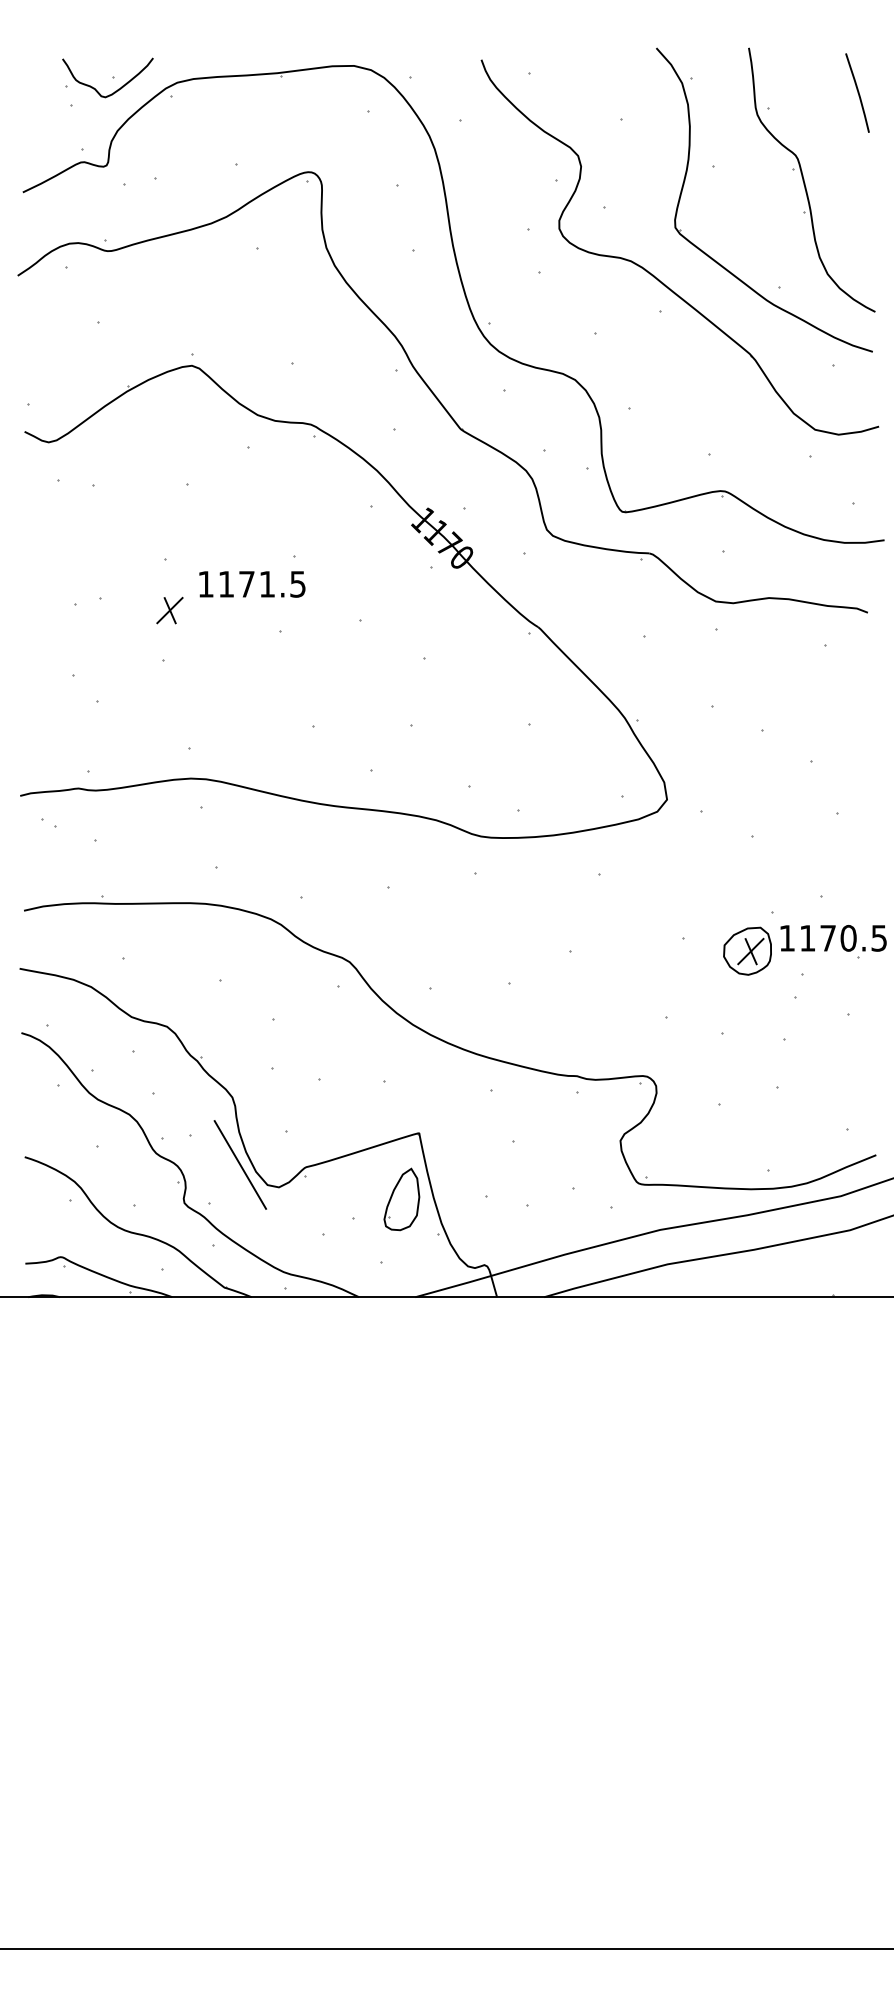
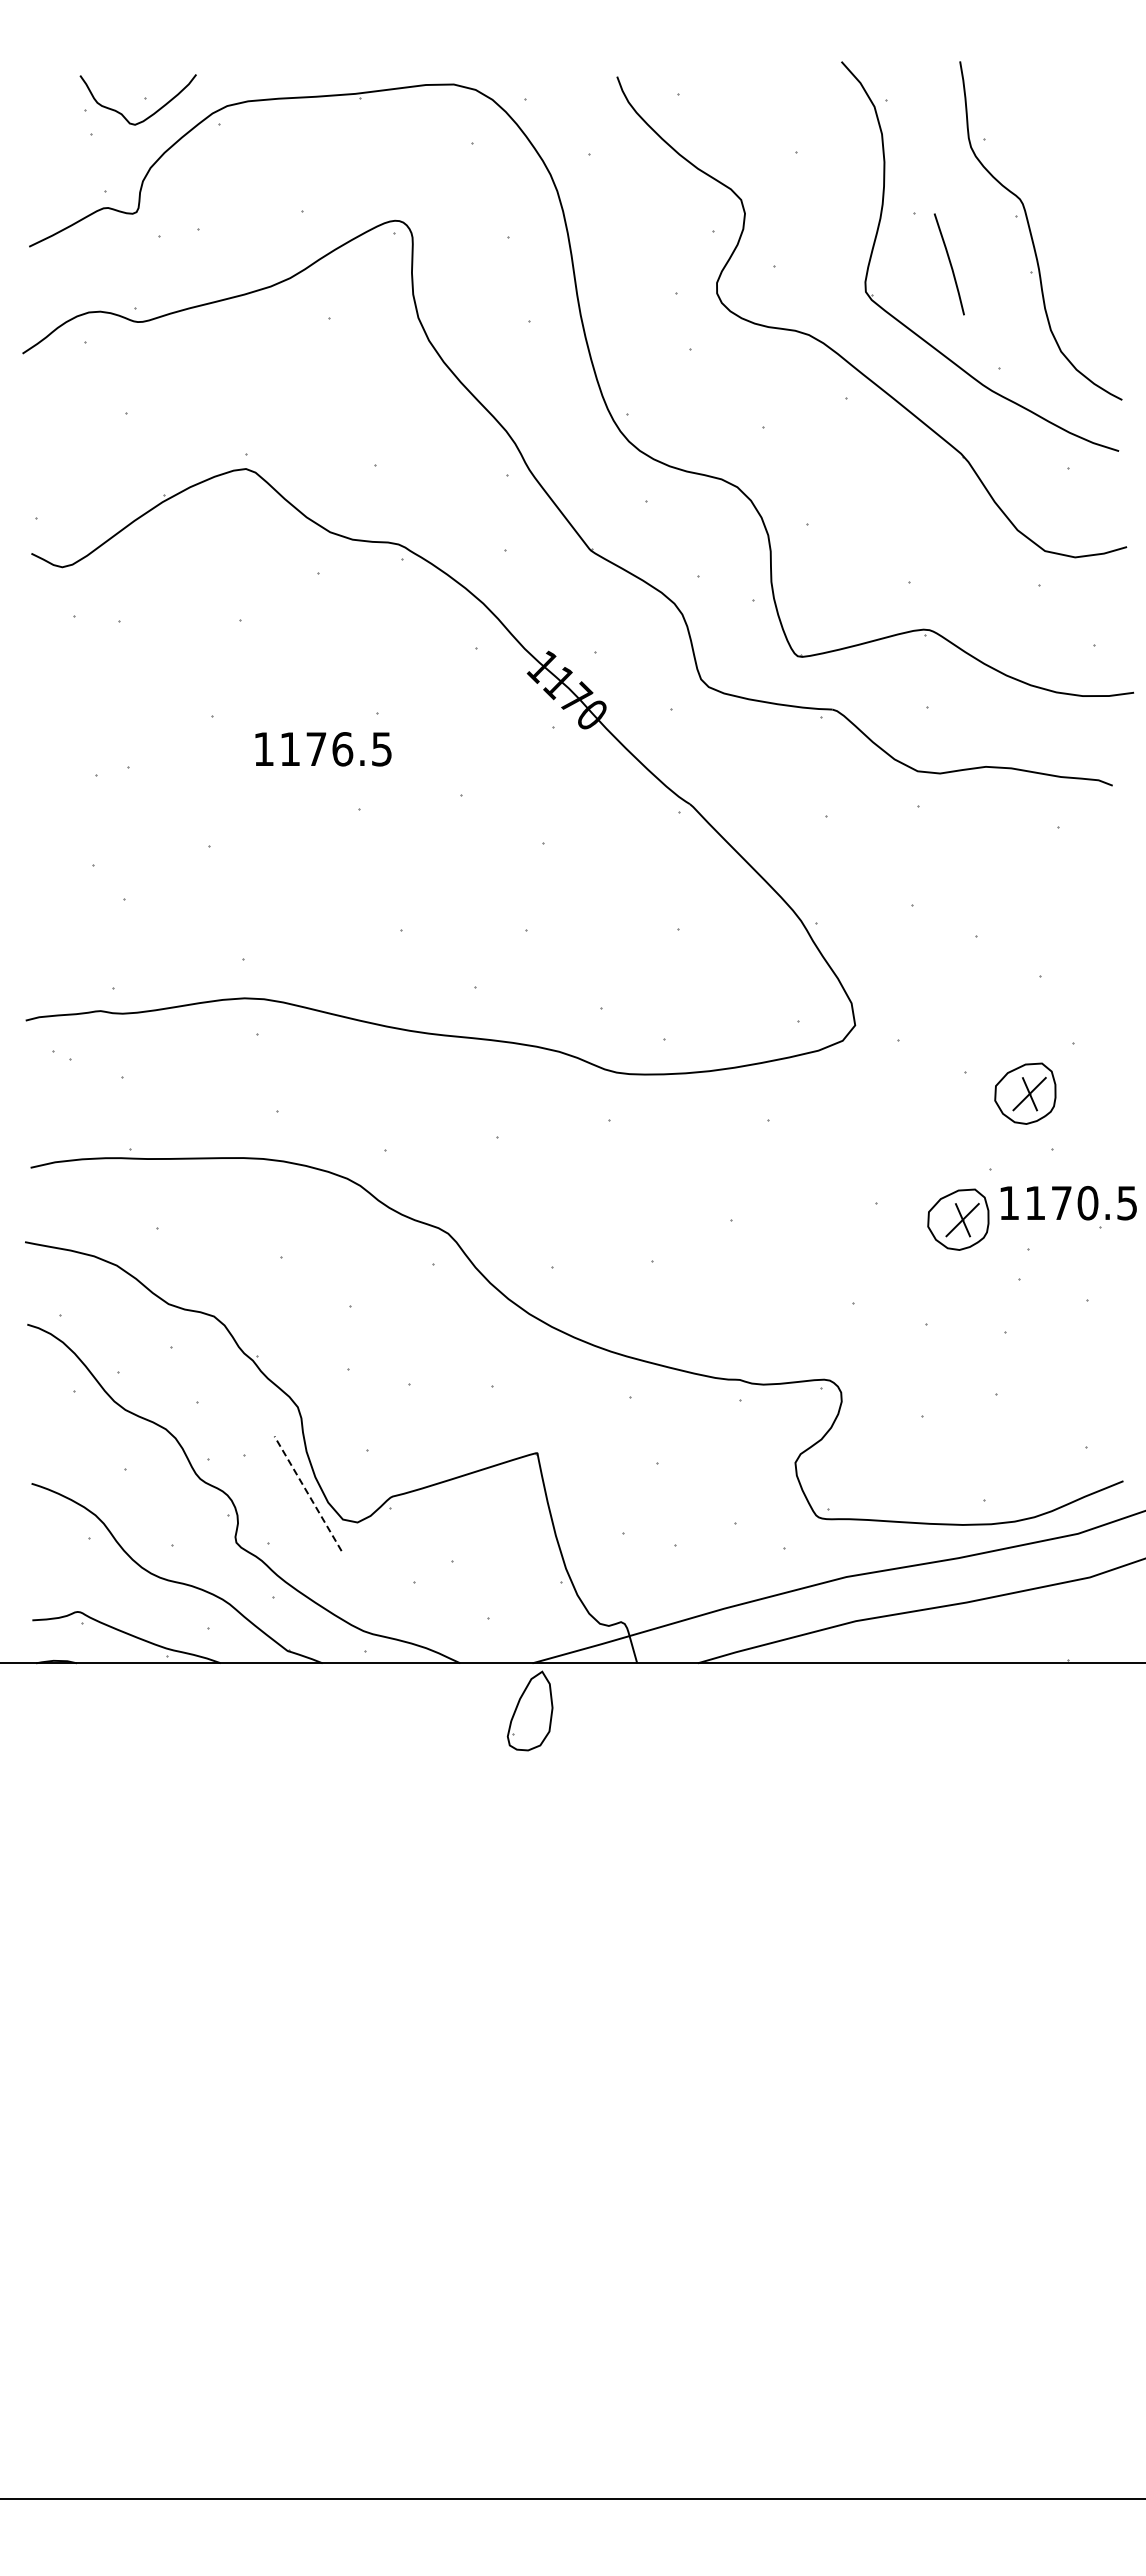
curve: (857, 92) -> (949, 263), moved
text: (267, 584) -> (342, 749), 1171.5 -> 1176.5
part: (169, 610) -> (217, 782), removed
part: (799, 852) -> (1025, 1093), added
line: (239, 1164) -> (307, 1493), solid -> dashed
part: (401, 1199) -> (529, 1710), moved

